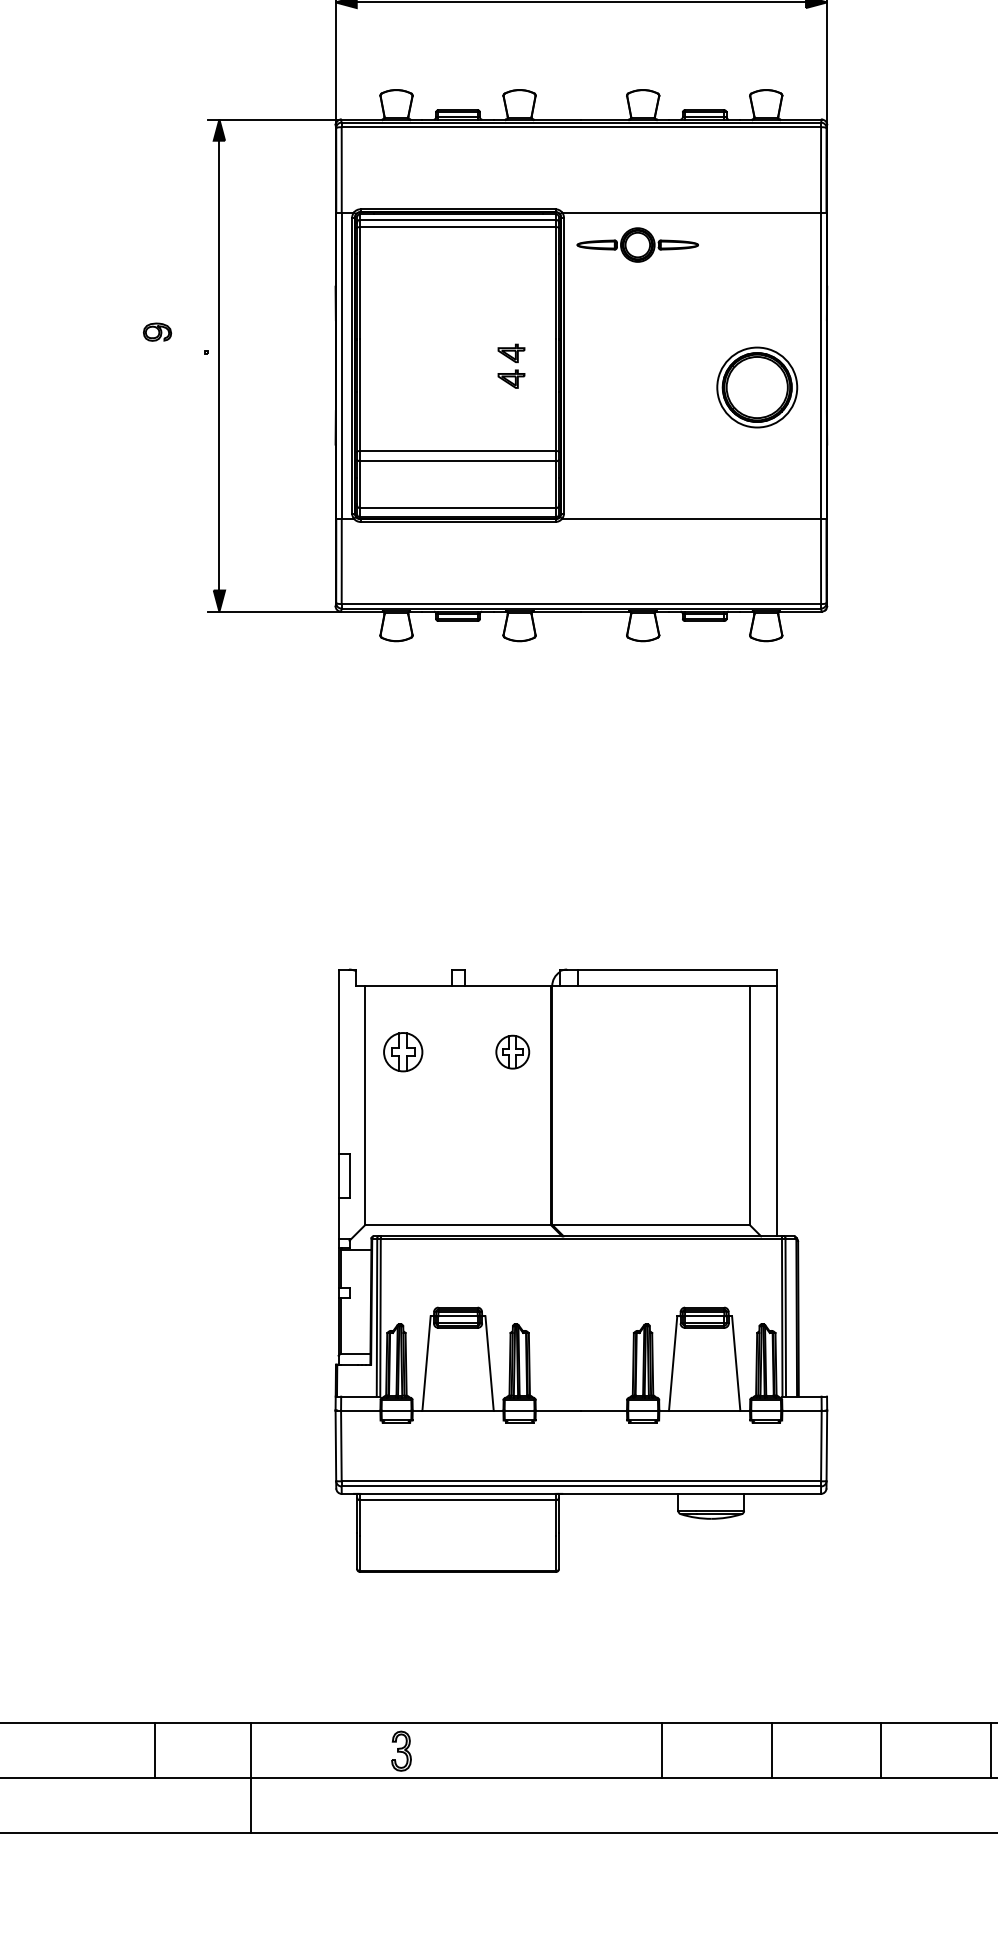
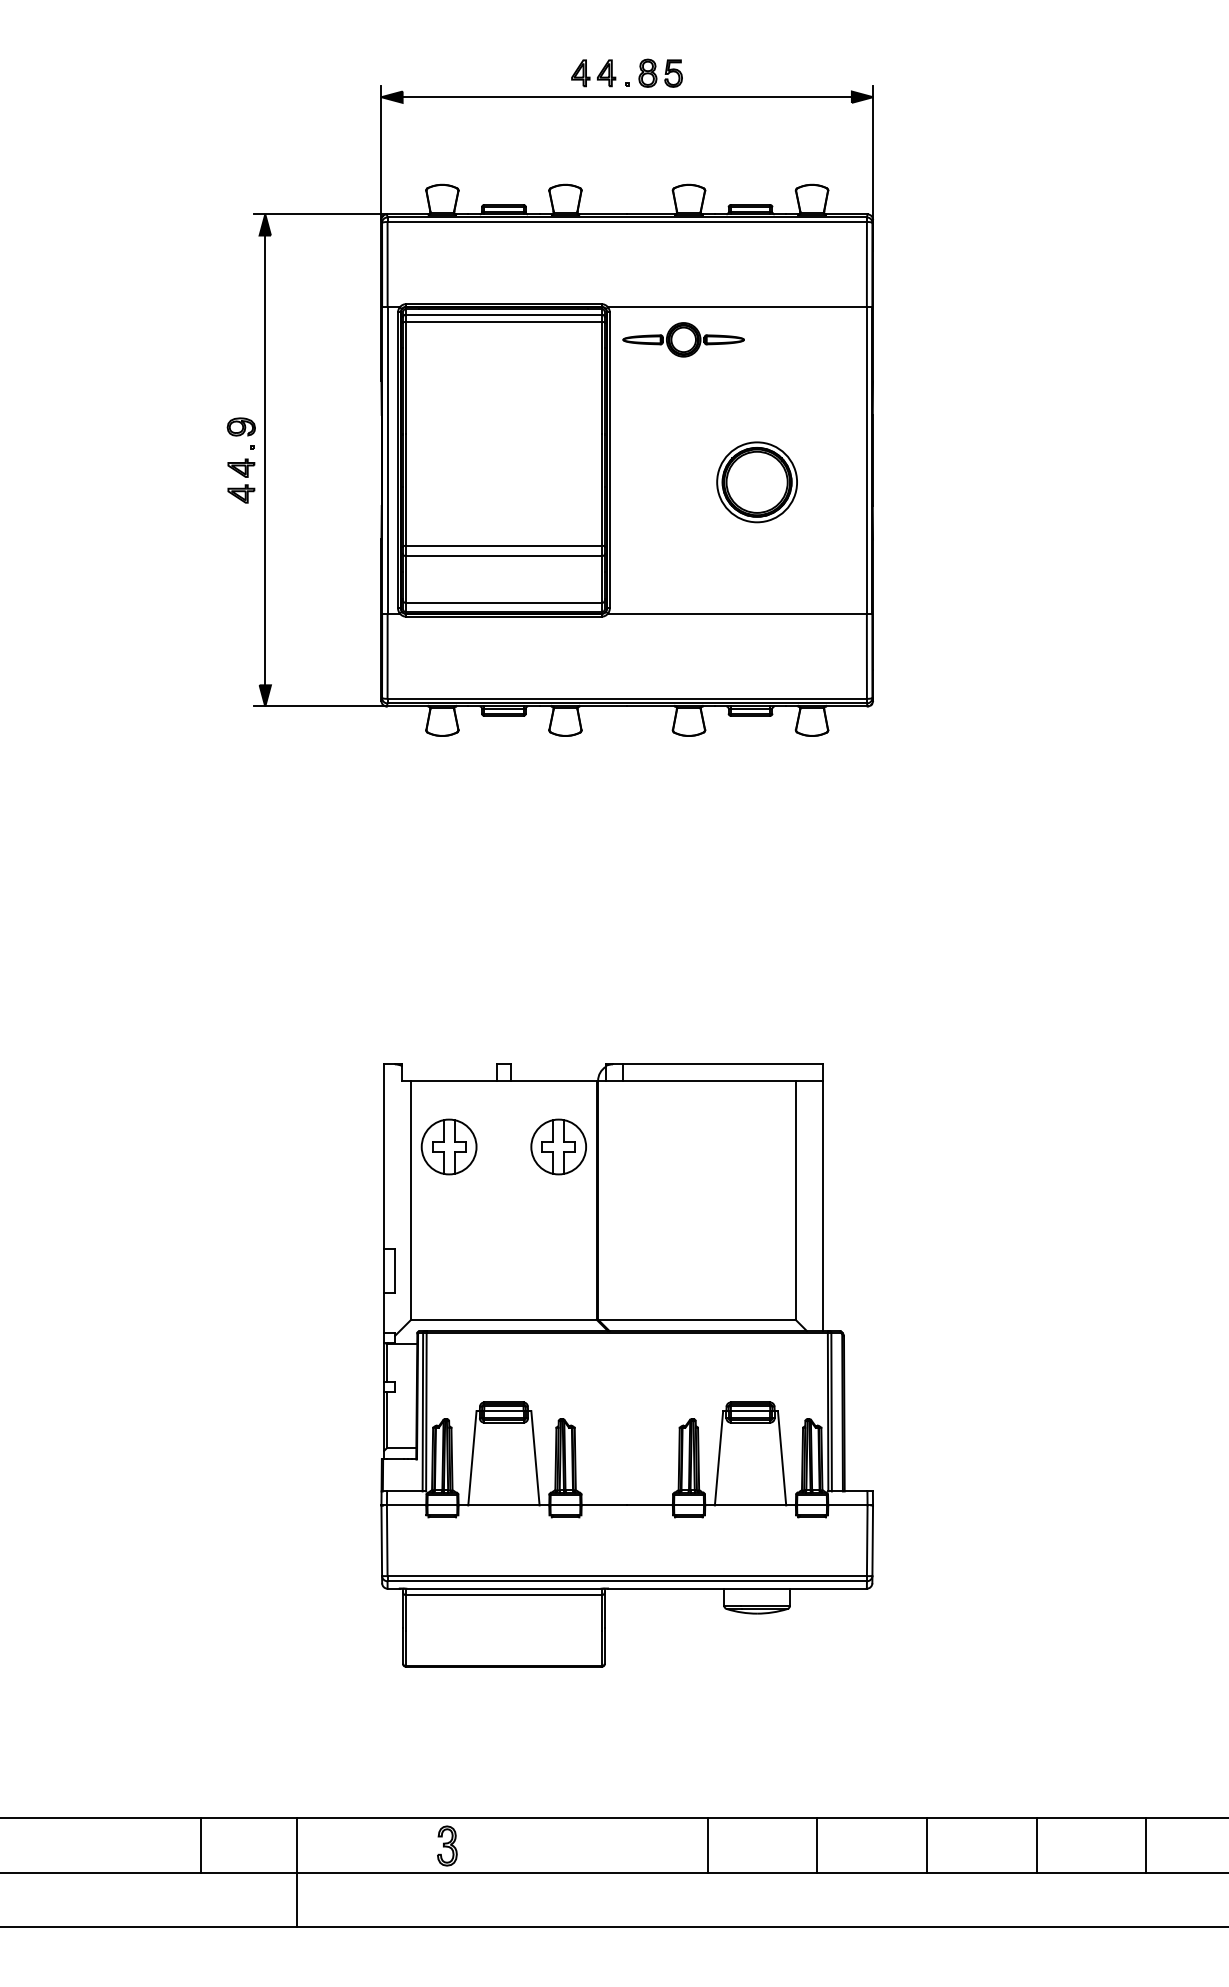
part: (156, 331) -> (240, 426), moved
part: (511, 365) -> (241, 480), moved
part: (756, 387) -> (756, 482), moved
part: (402, 1051) -> (448, 1146), size x1.43
part: (512, 1051) -> (558, 1146), size x1.67

